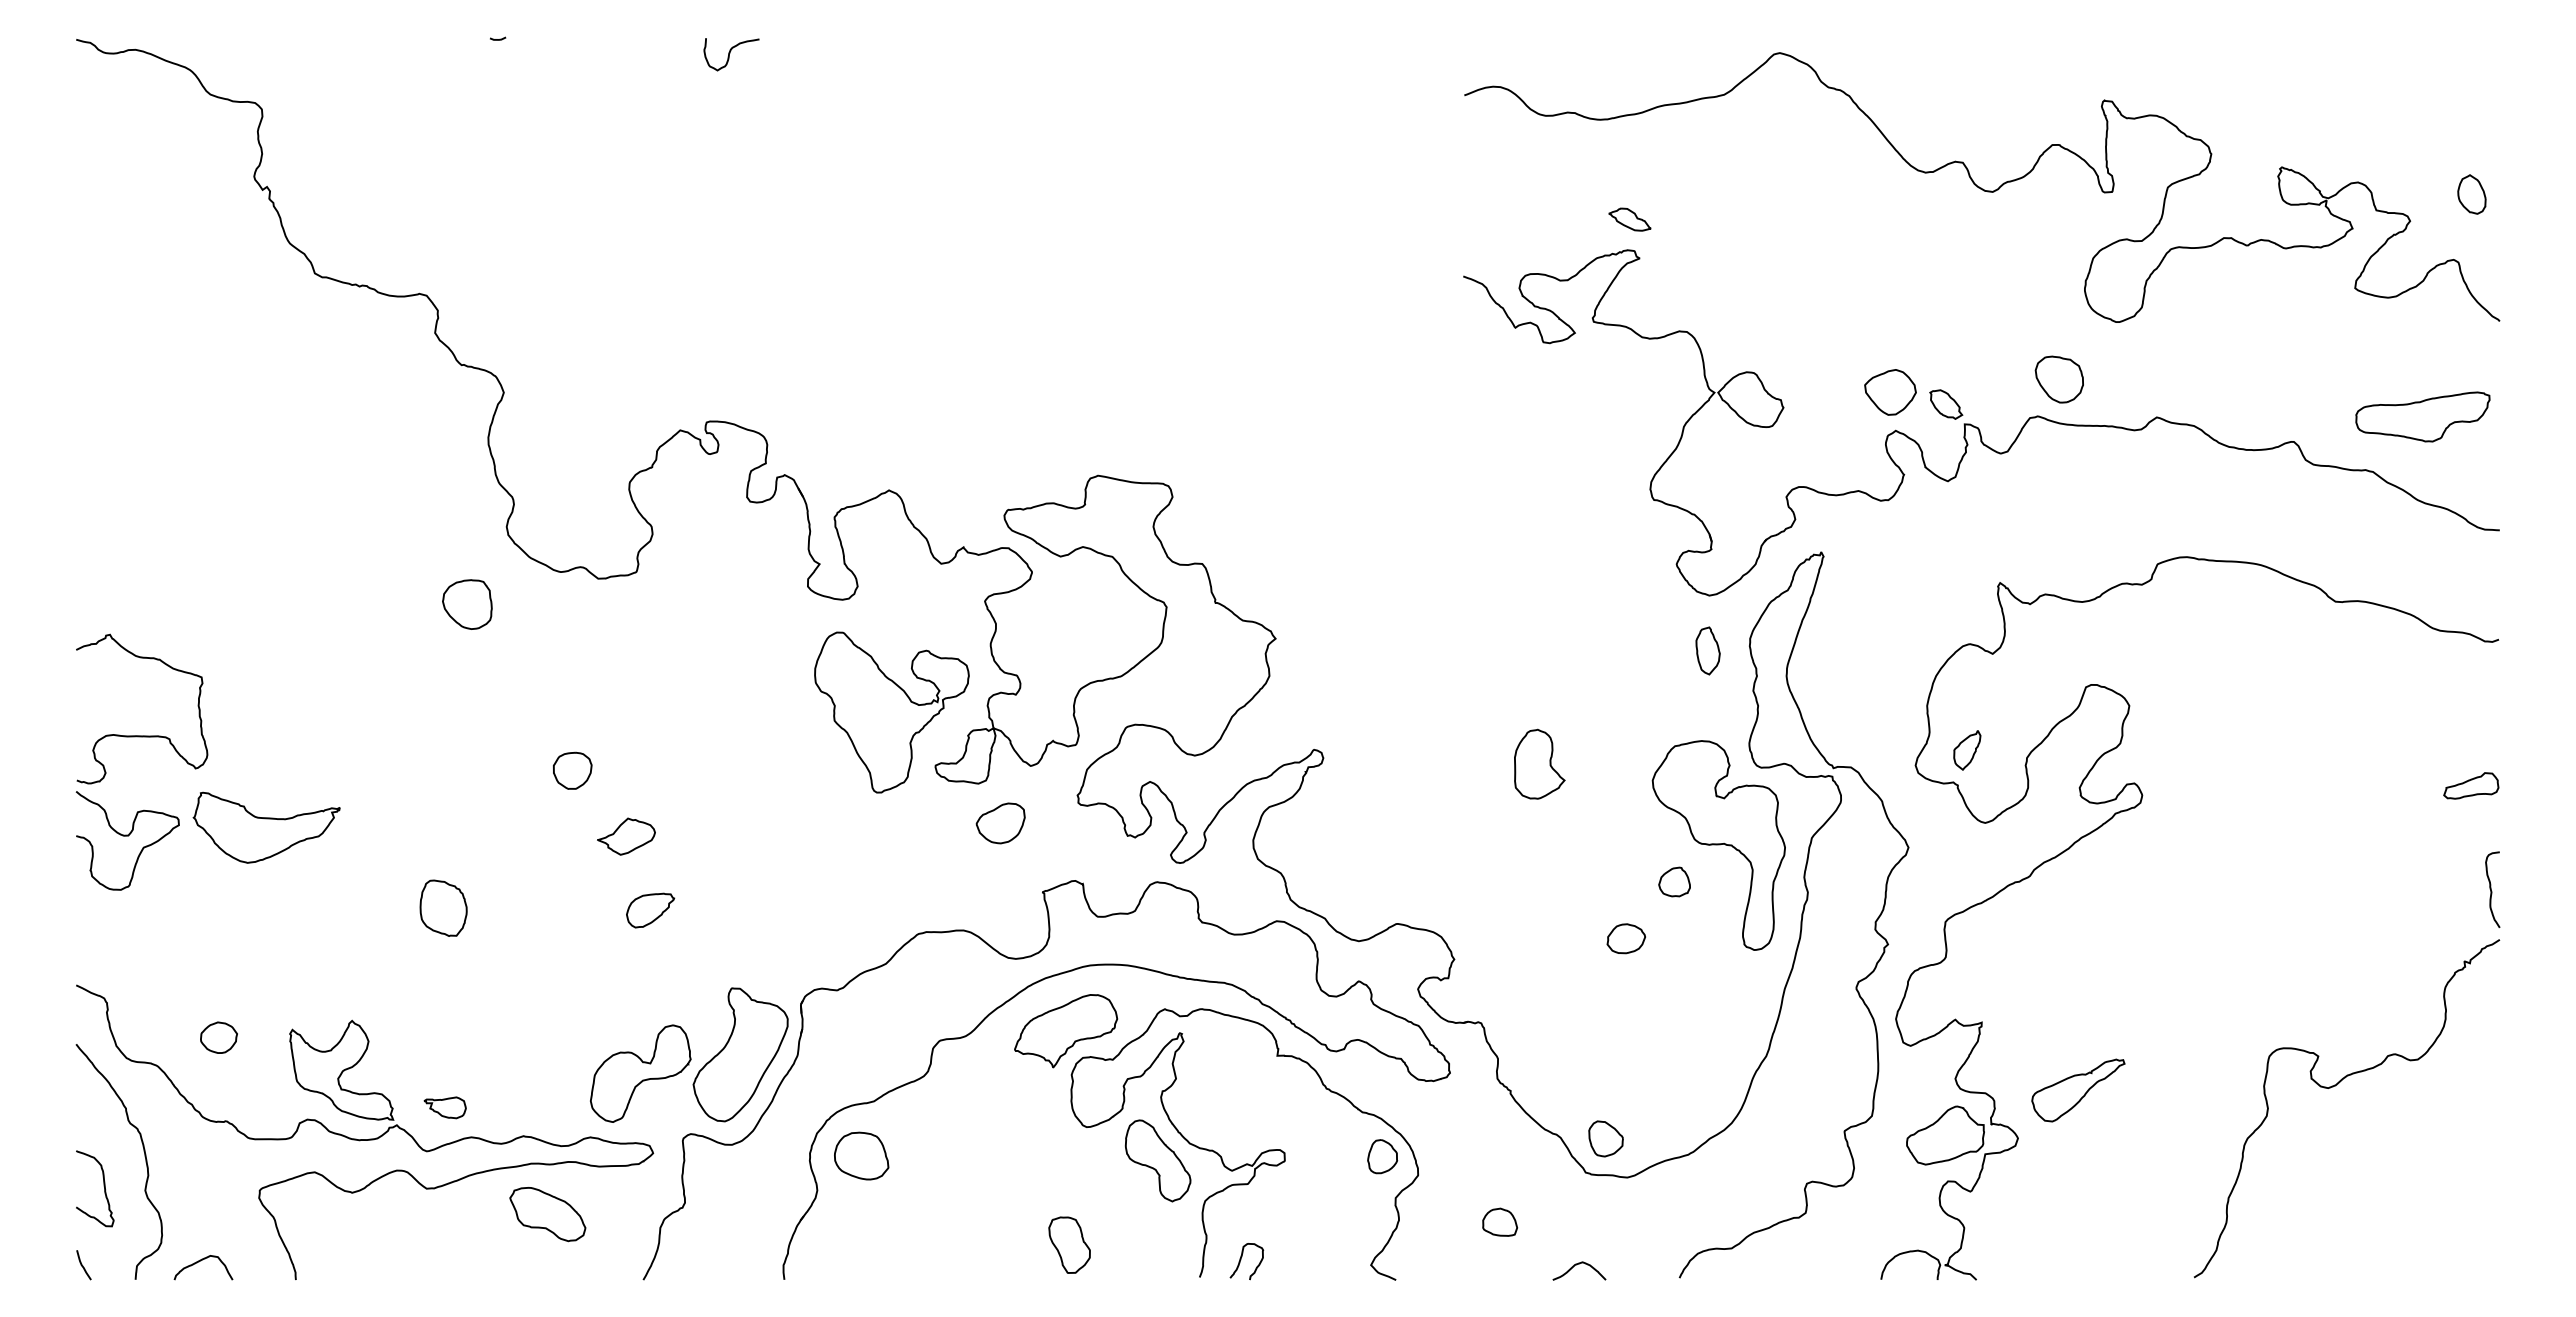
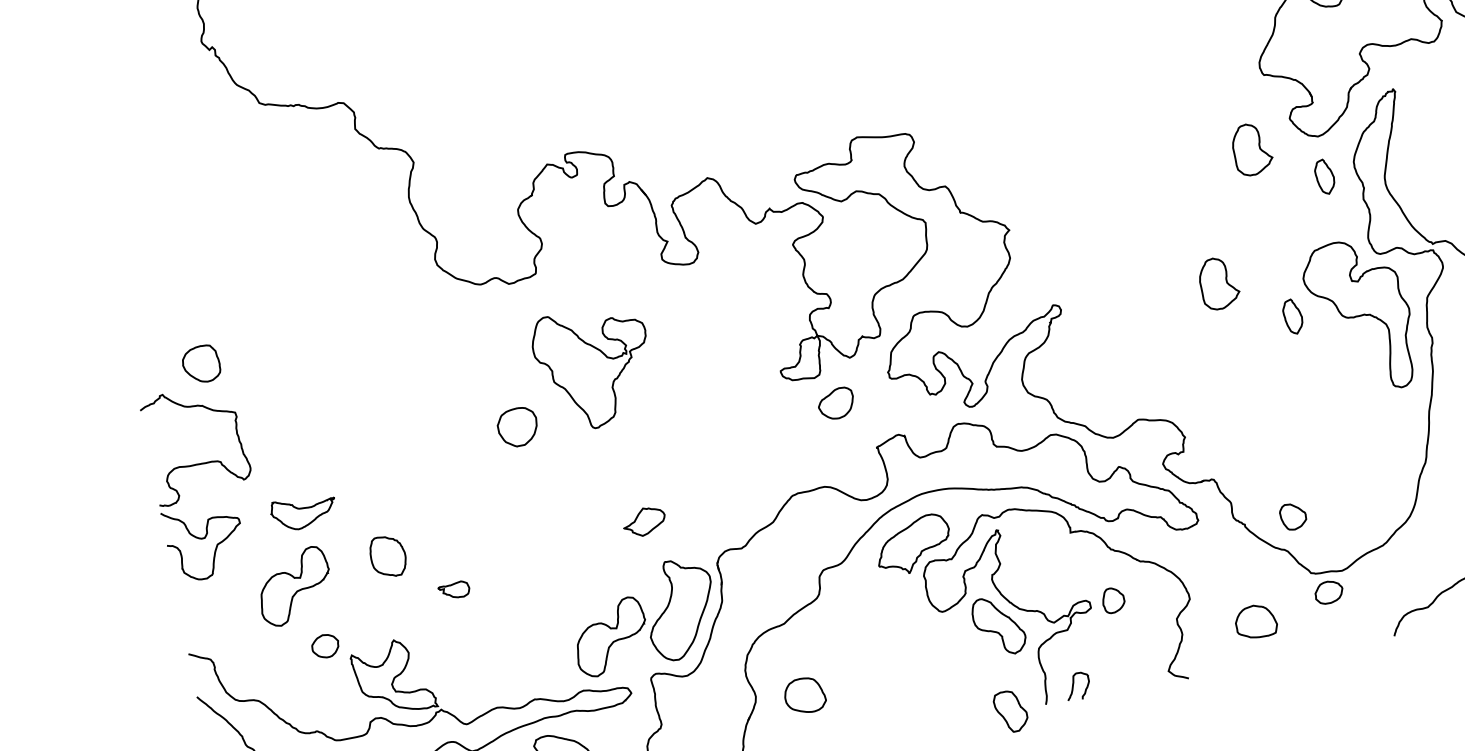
part: (1618, 594) -> (1251, 148), added
part: (467, 604) -> (201, 364), moved
part: (891, 712) -> (594, 367), moved
part: (572, 770) -> (517, 426), size x1.4
part: (266, 827) -> (303, 512), size x0.6
part: (1628, 827) -> (1292, 316), added
part: (626, 836) -> (644, 521), moved
part: (1674, 881) -> (1333, 349), removed
part: (443, 907) -> (387, 555), moved
part: (650, 910) -> (594, 517), removed
part: (234, 923) -> (294, 586), added
part: (1625, 938) -> (1328, 592), moved
part: (218, 1037) -> (325, 646), moved
part: (444, 1107) -> (453, 590), moved
part: (1605, 1138) -> (1292, 516), moved
part: (861, 1155) -> (804, 695), moved
part: (1382, 1156) -> (1113, 600), moved
part: (1500, 1221) -> (1256, 620), size x1.6
part: (1069, 1244) -> (1010, 710), moved
curve: (1576, 1265) -> (1317, 641), removed

